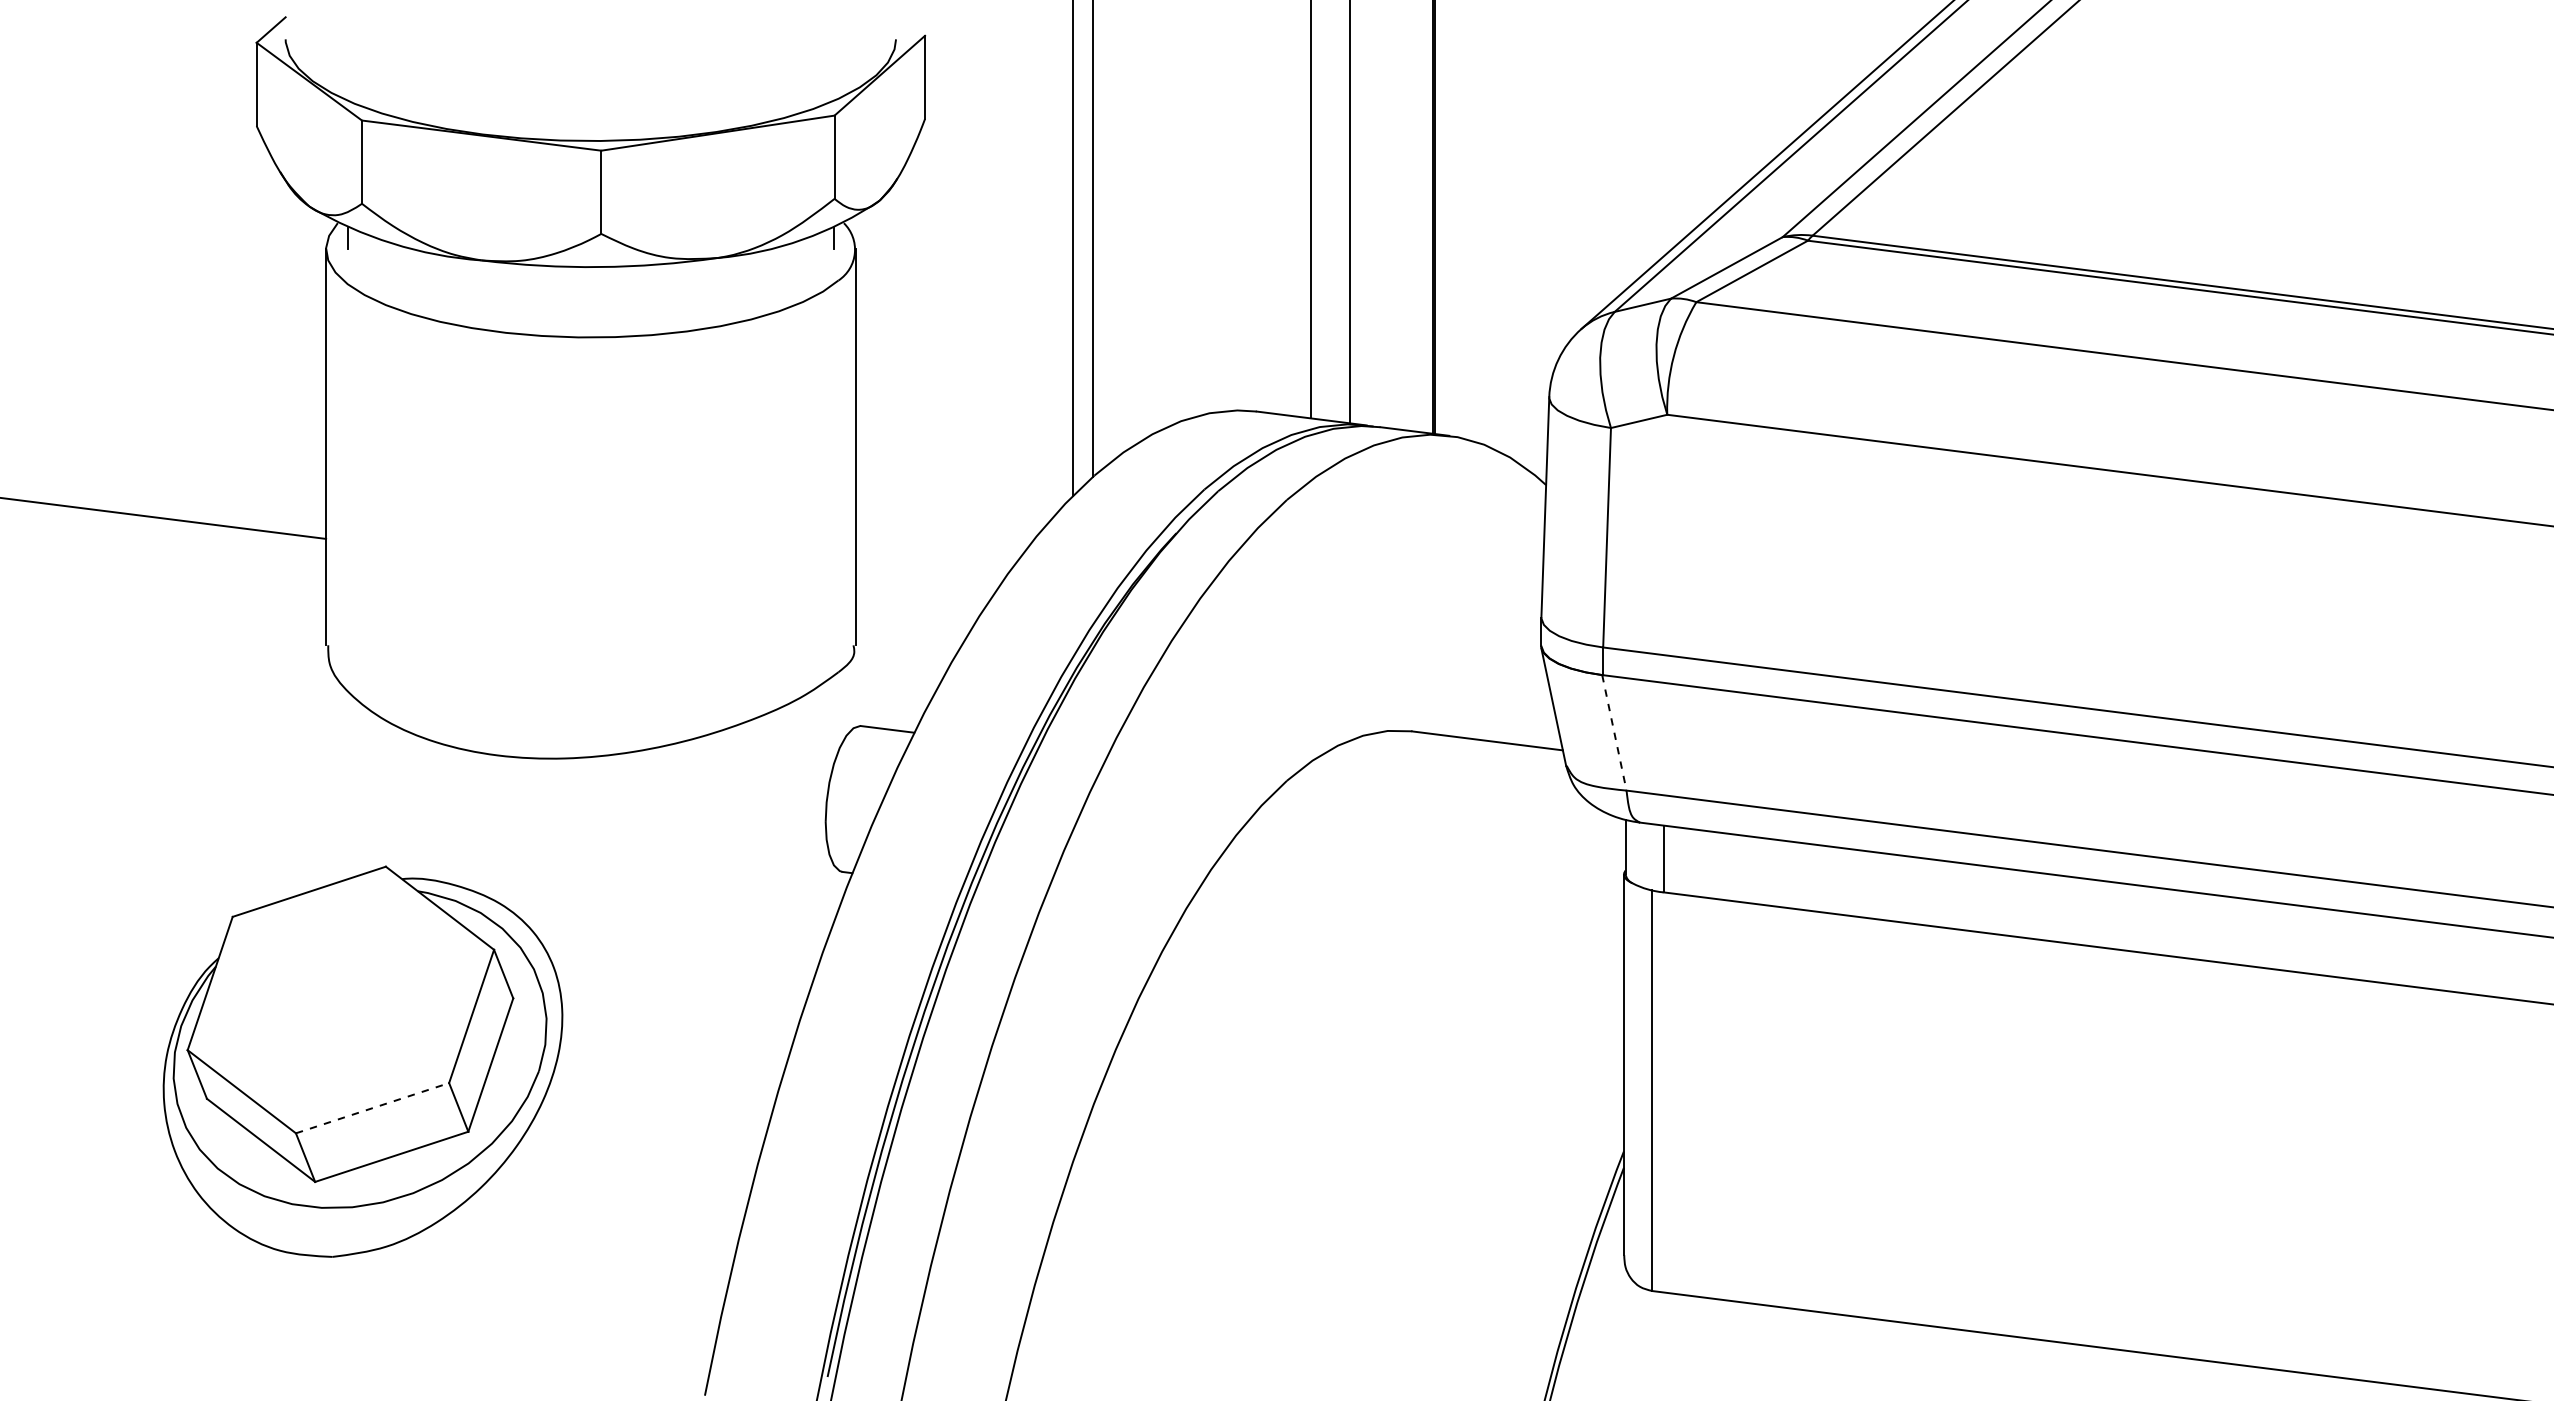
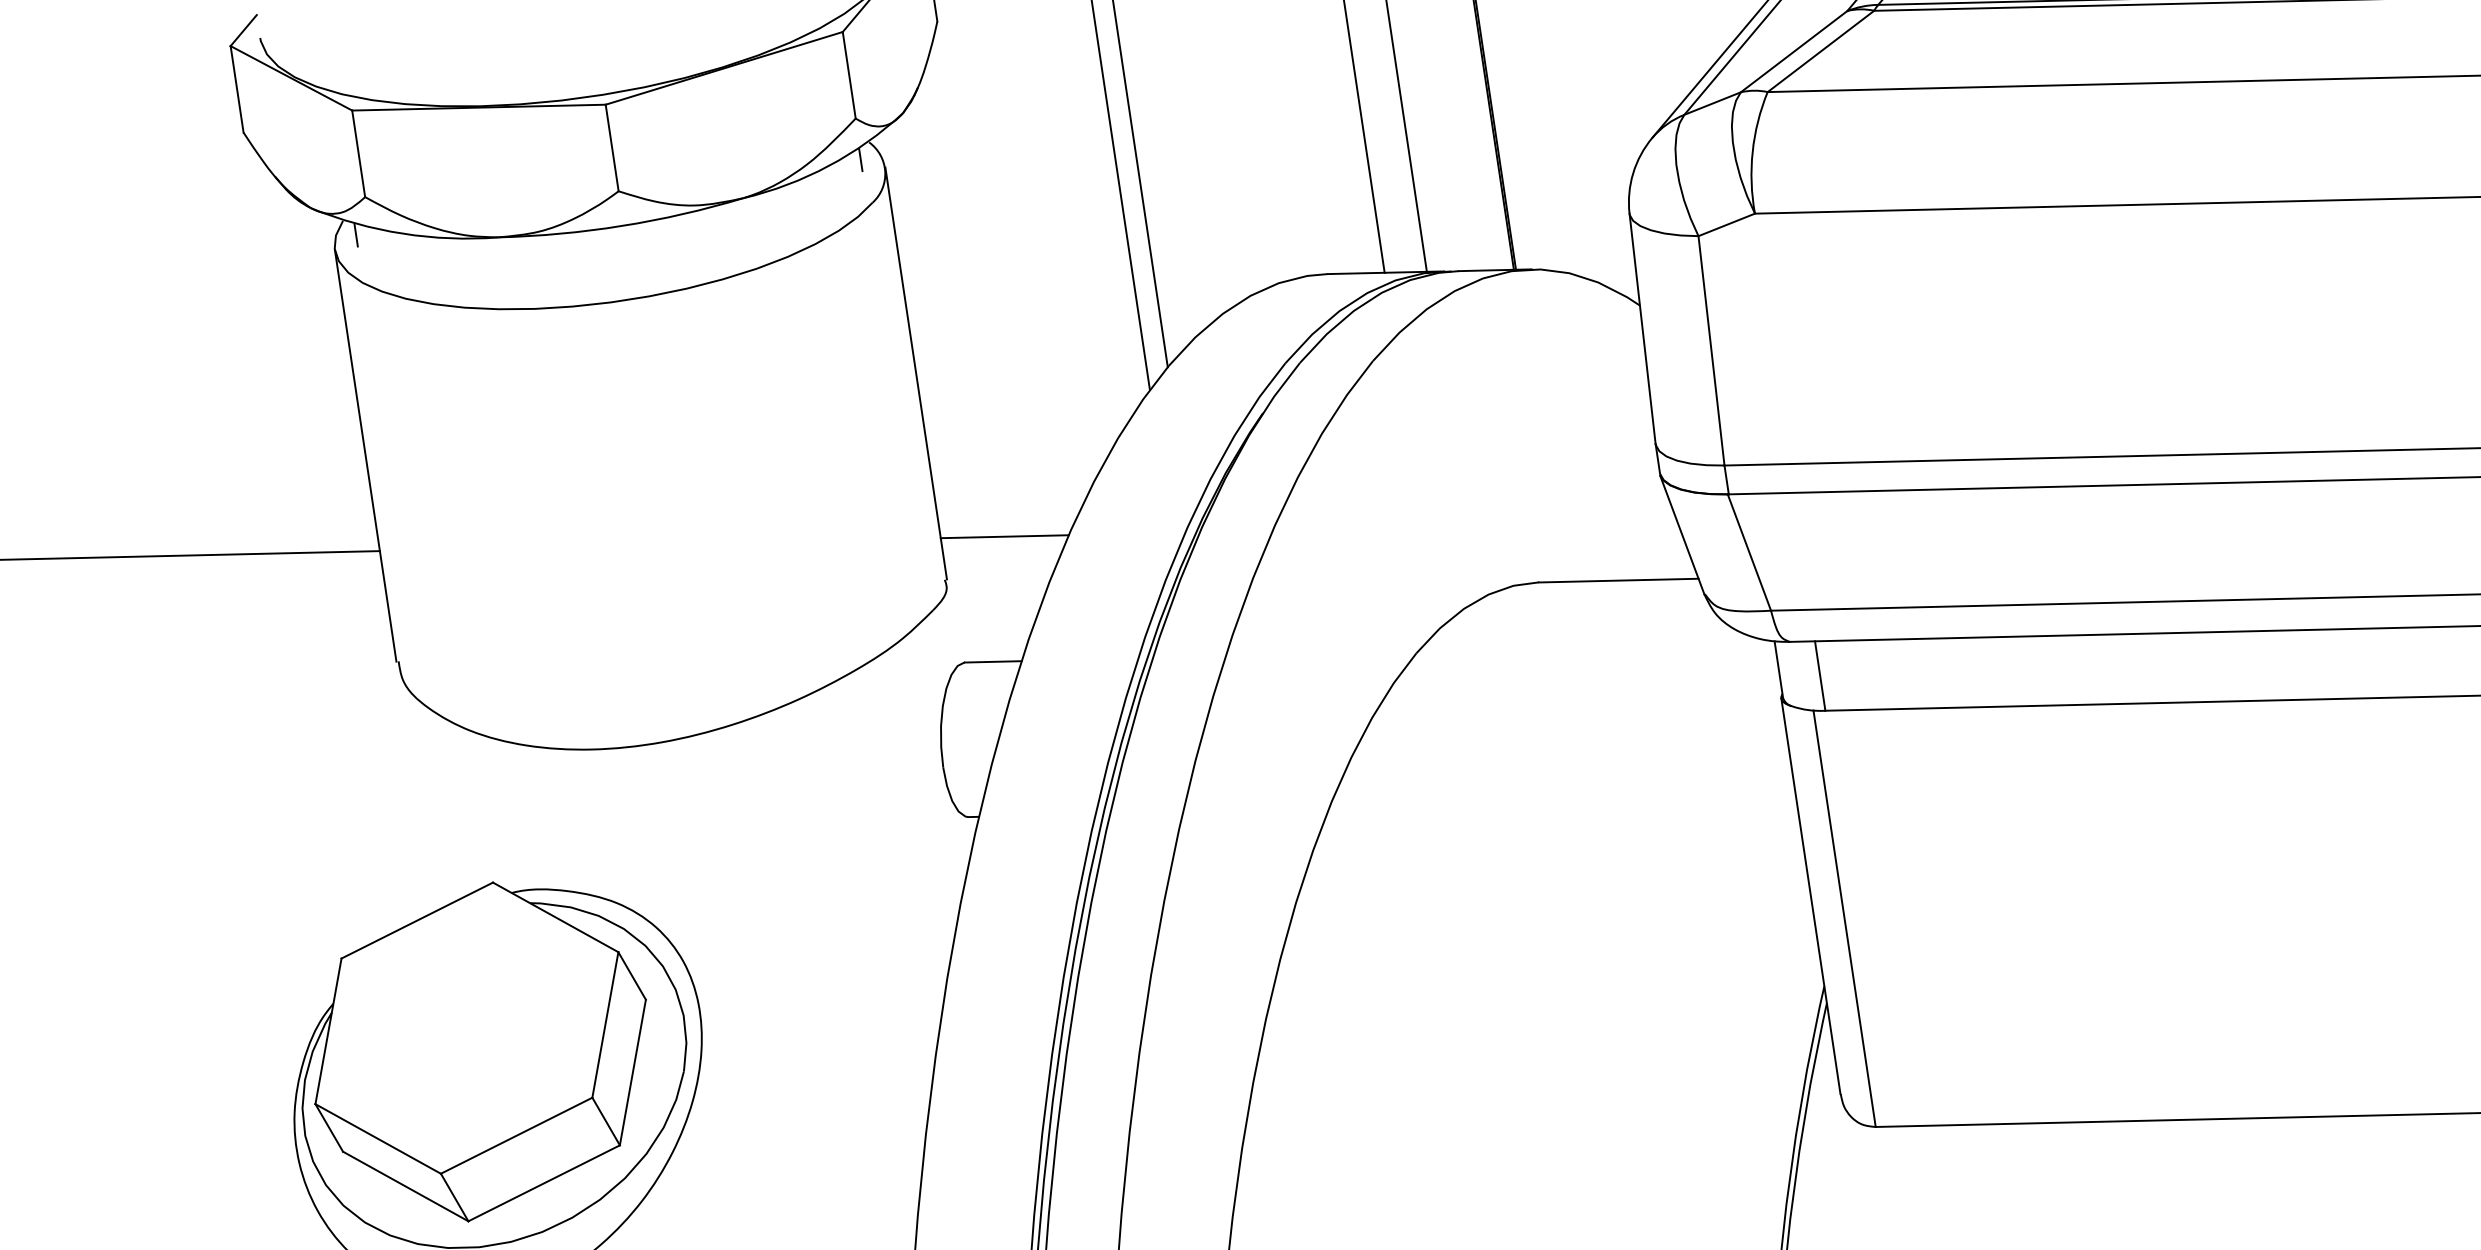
line: (915, 612) -> (1004, 536), added
line: (1614, 733) -> (1749, 553), dashed -> solid
line: (372, 1108) -> (516, 1136), dashed -> solid

